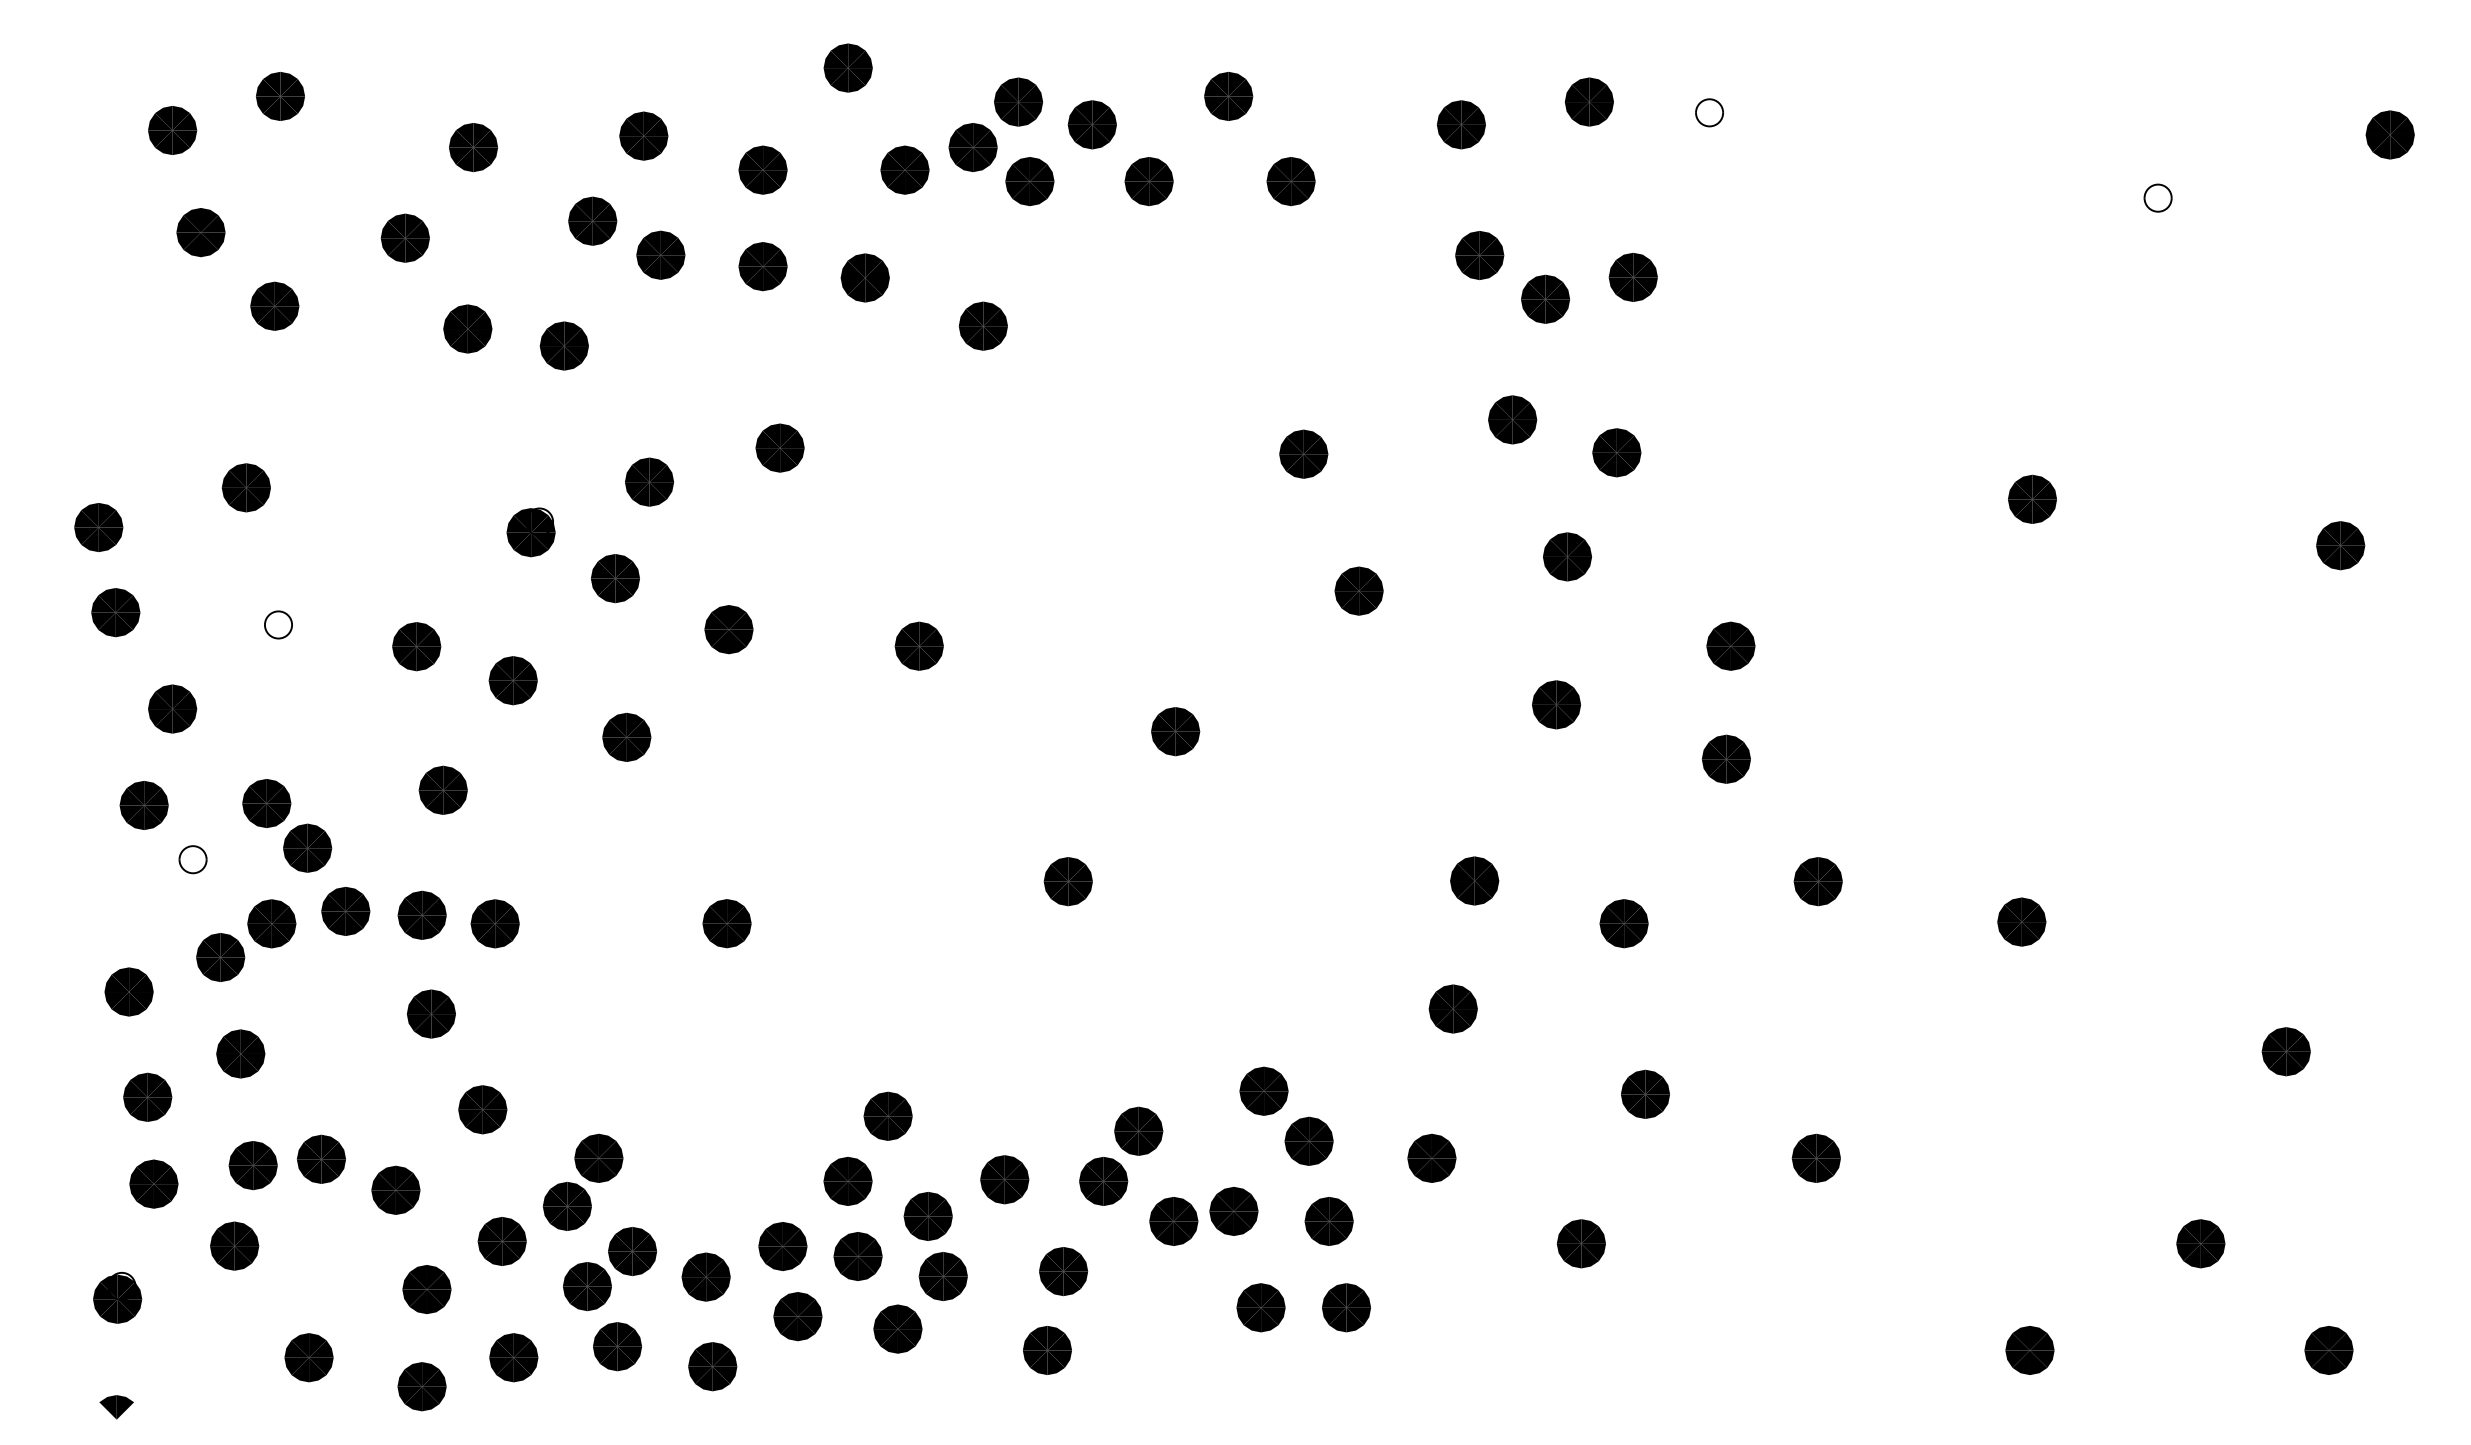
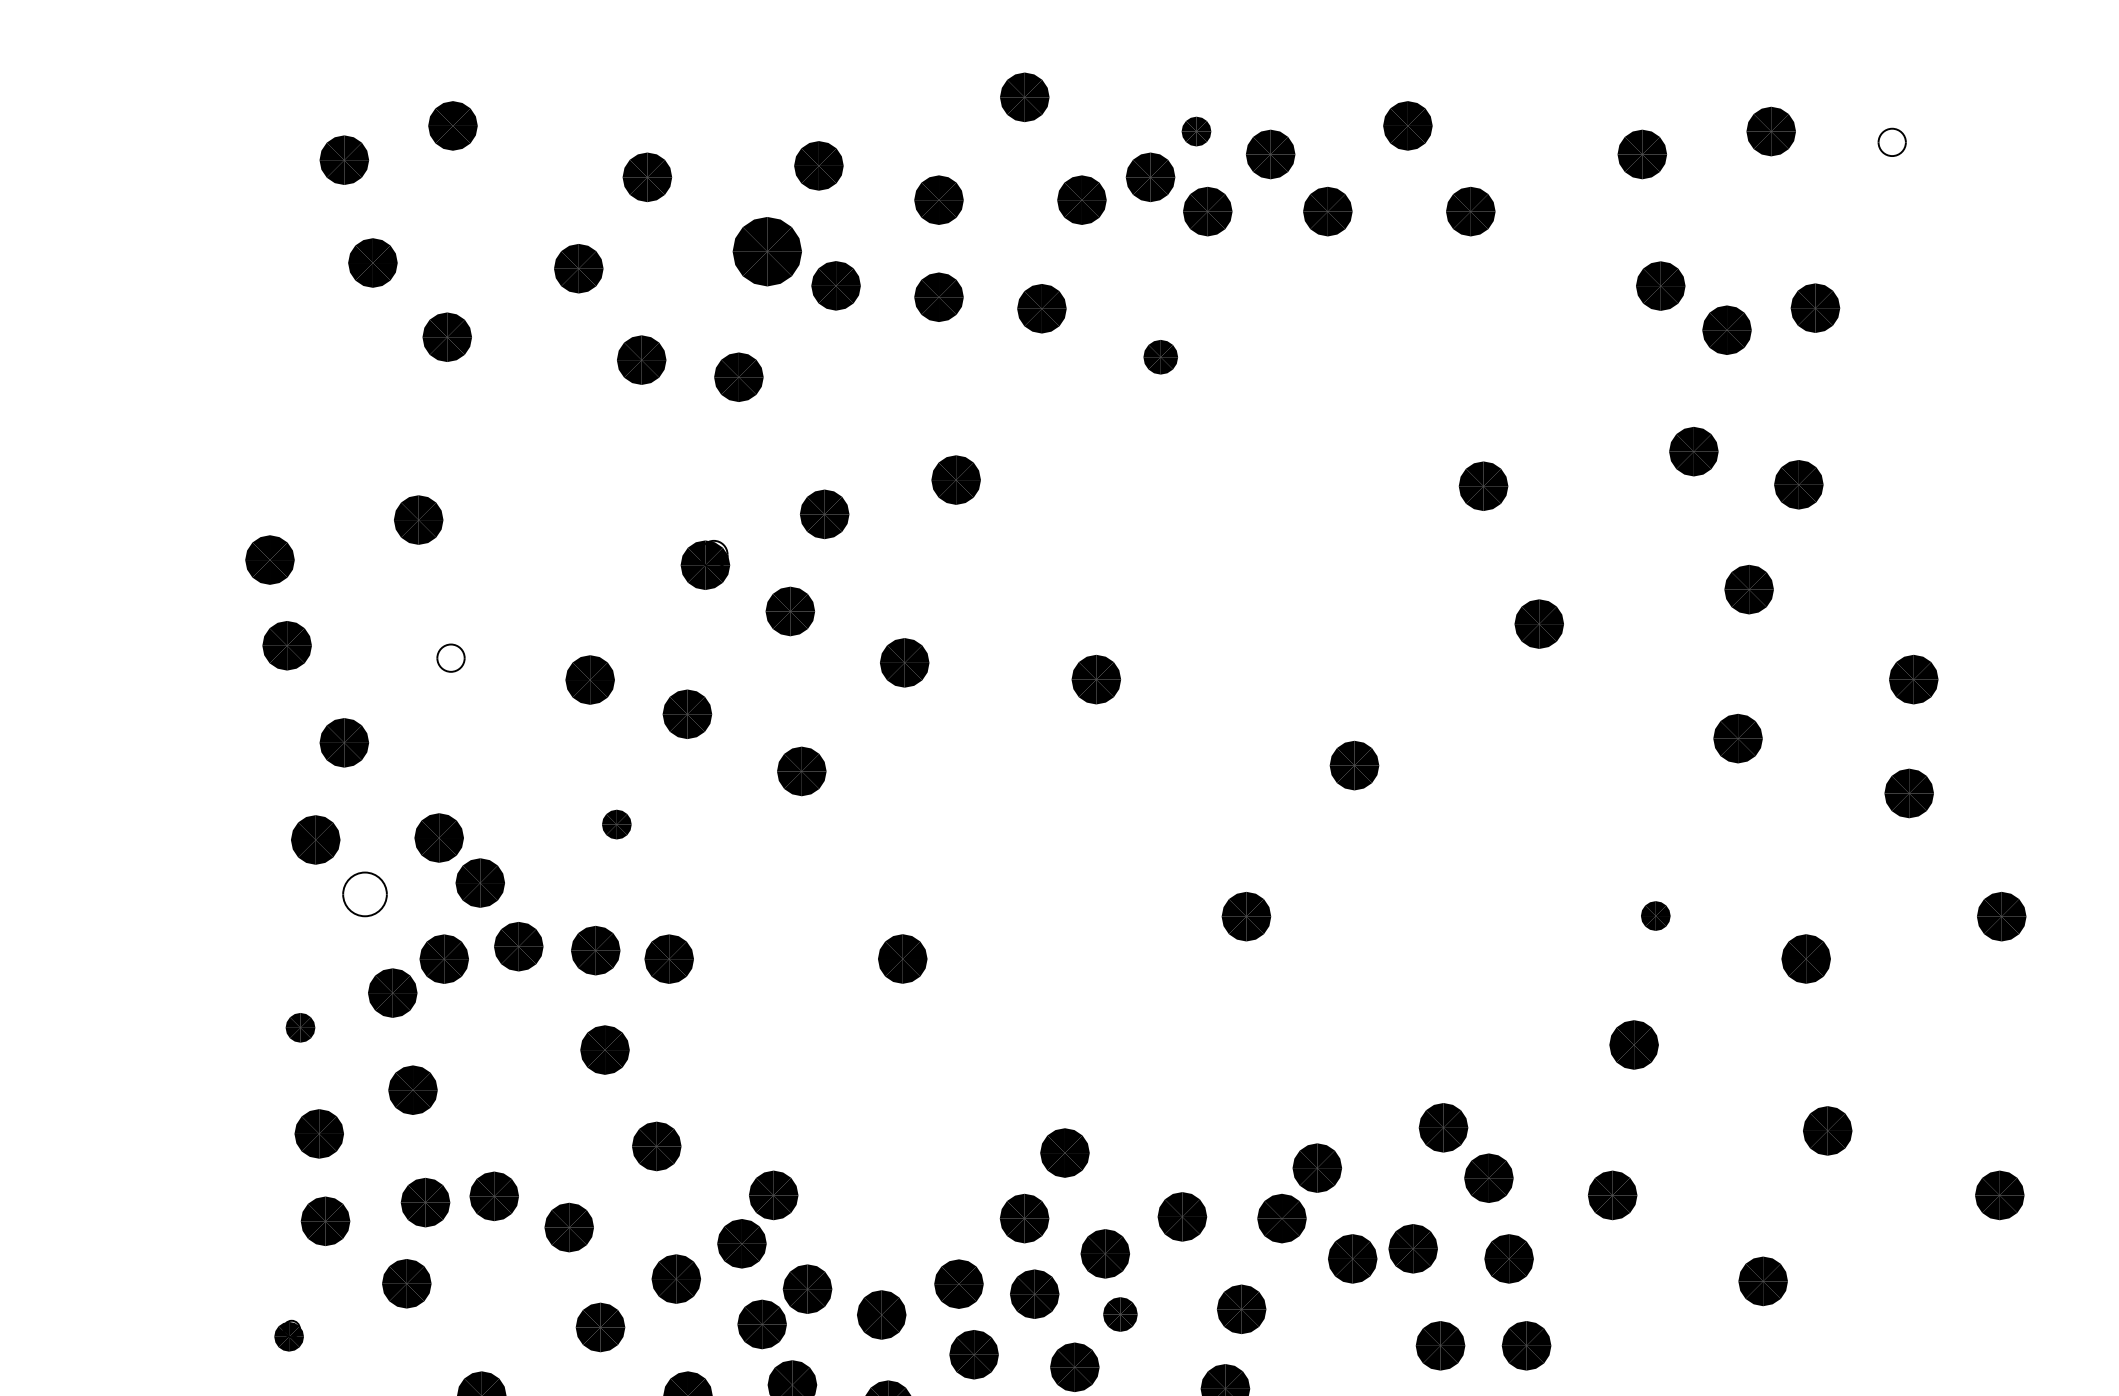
part: (1018, 101) -> (1196, 130), size x0.6
part: (592, 220) -> (767, 250), size x1.4
part: (982, 325) -> (1159, 356), size x0.7
part: (442, 789) -> (616, 823), size x0.6
part: (192, 859) -> (364, 894), size x1.6
part: (1474, 880) -> (1655, 915), size x0.6
part: (128, 991) -> (299, 1027), size x0.6
part: (942, 1276) -> (1119, 1314), size x0.7
part: (117, 1297) -> (288, 1335), size x0.6

